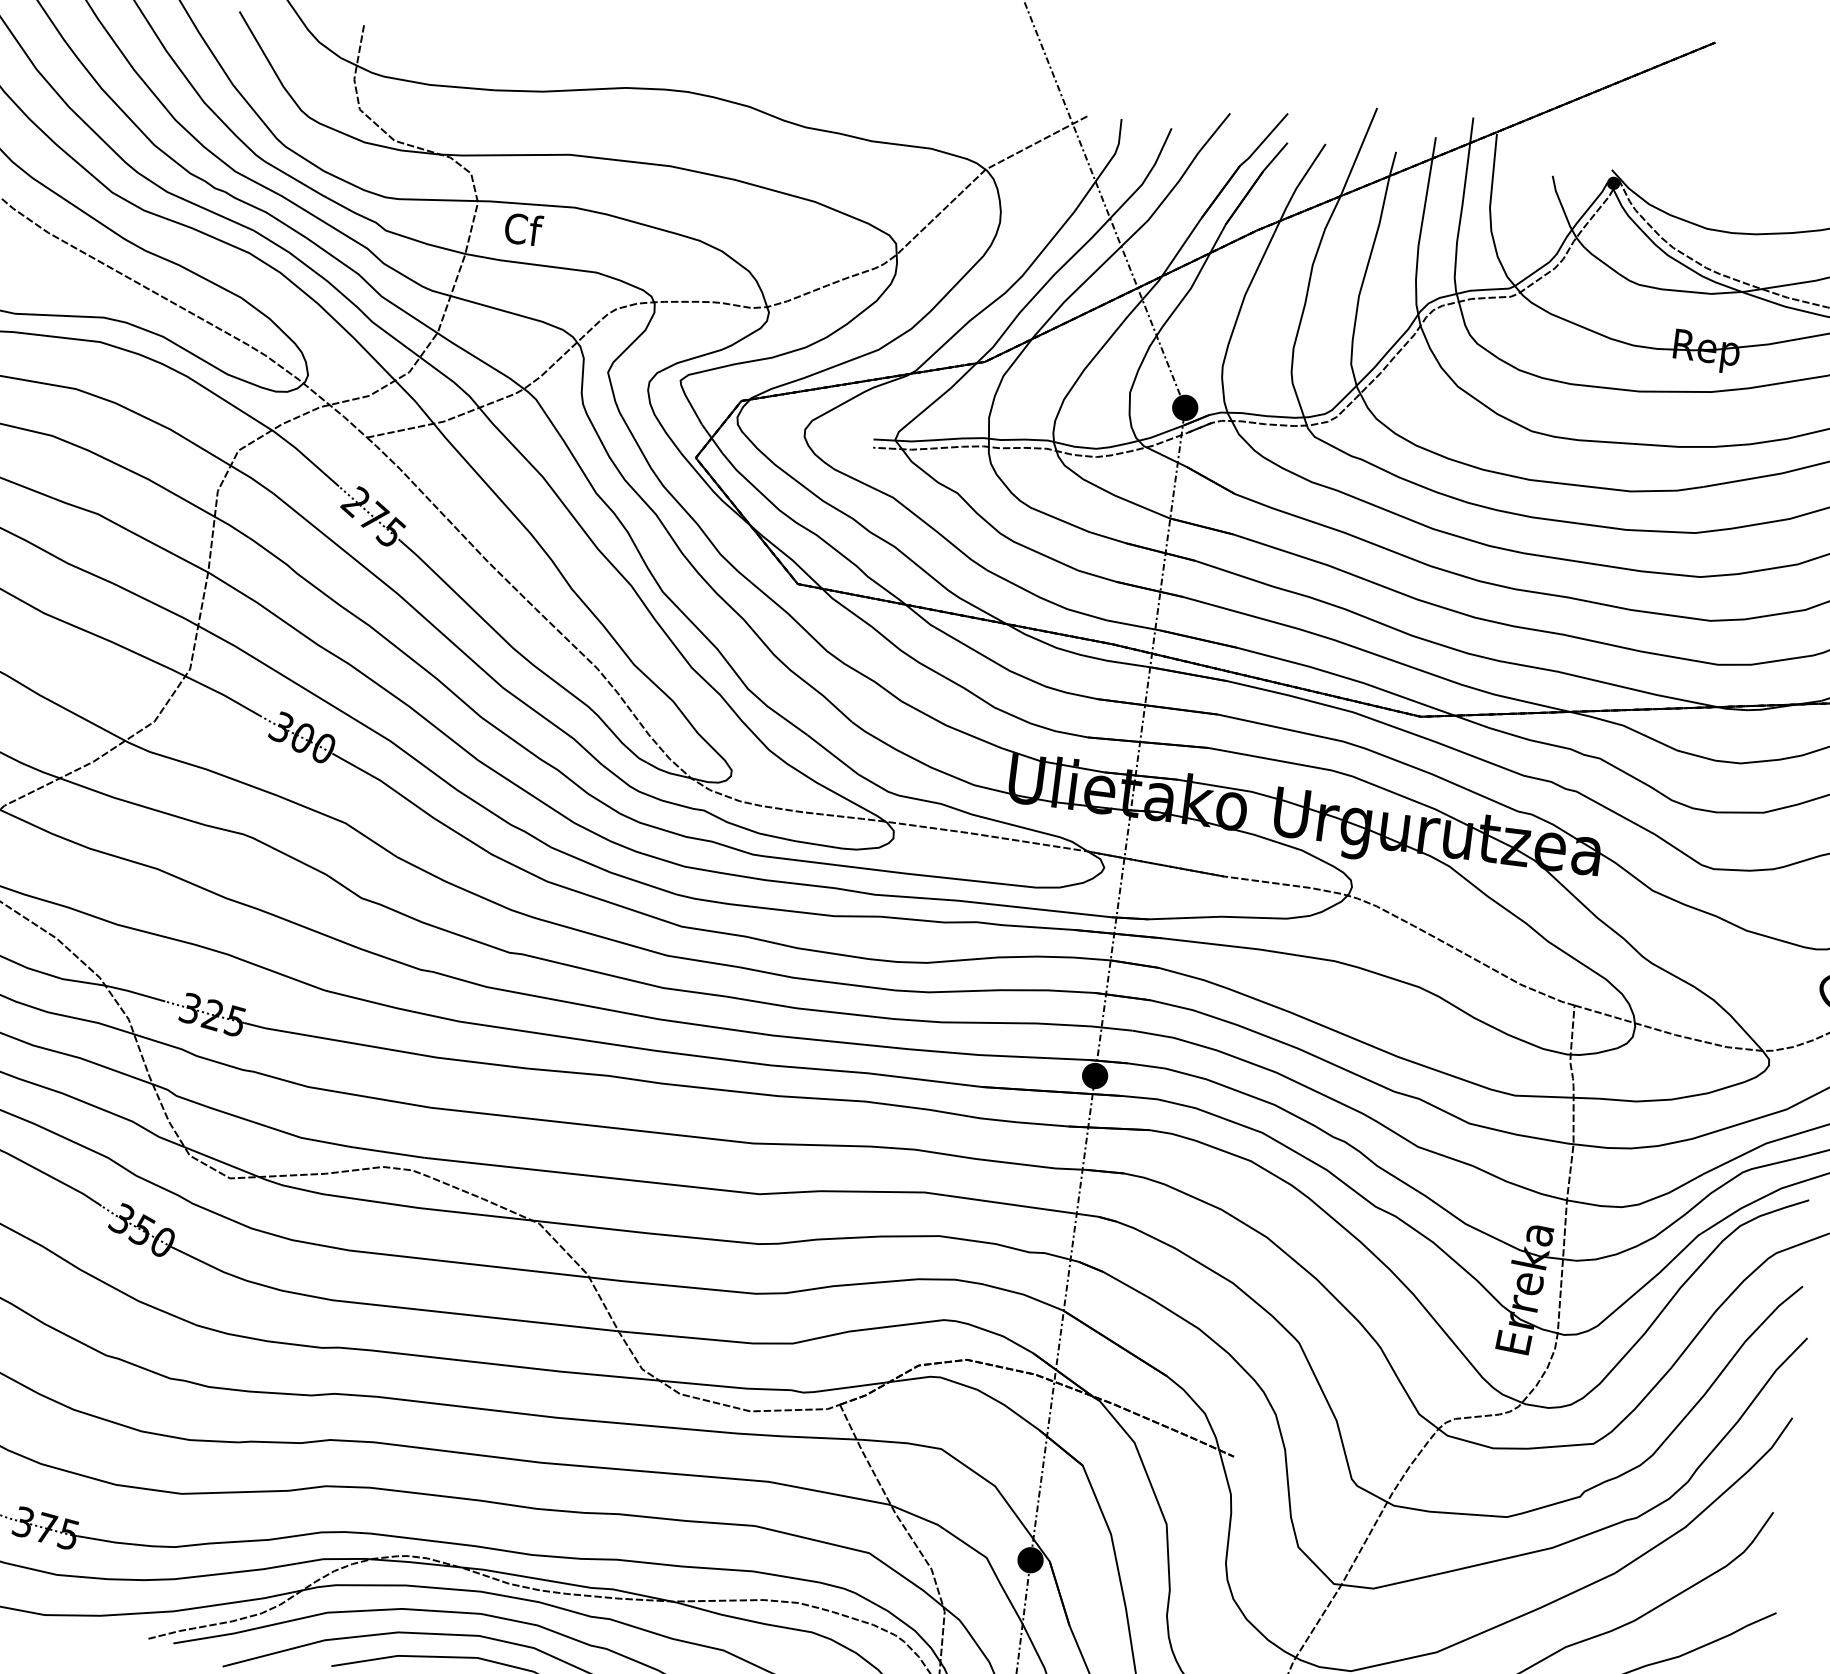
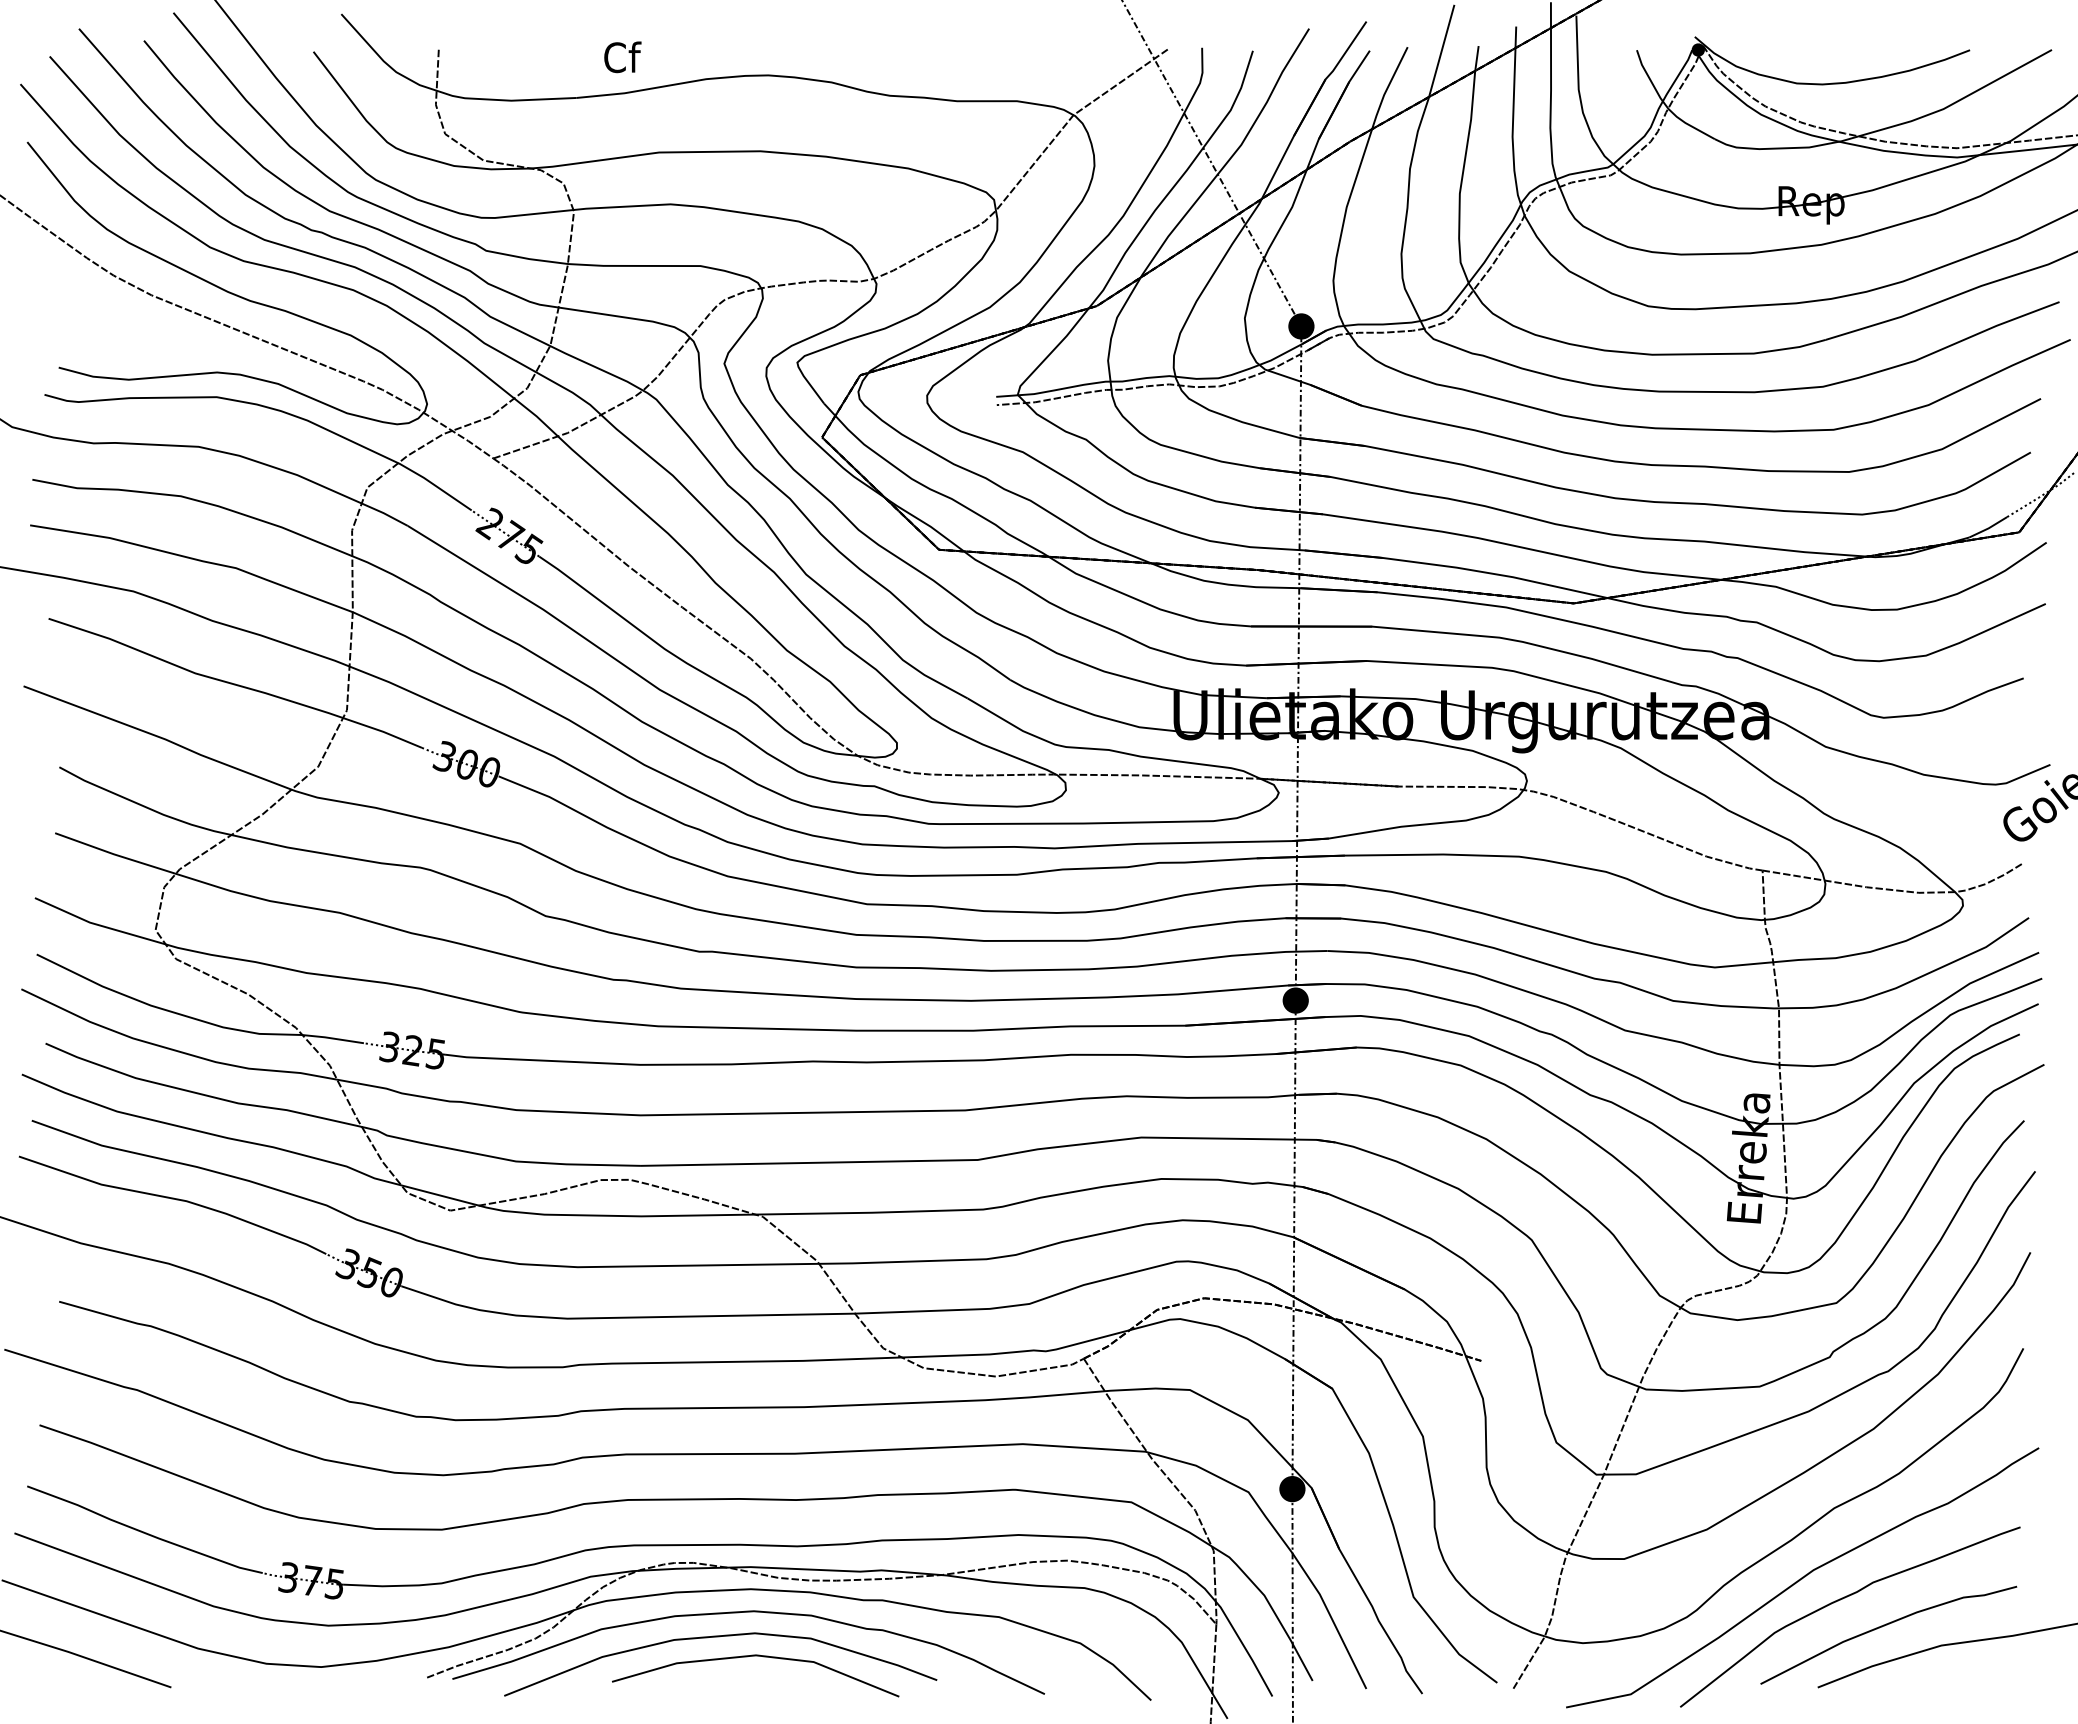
text: (523, 229) -> (622, 57), moved

